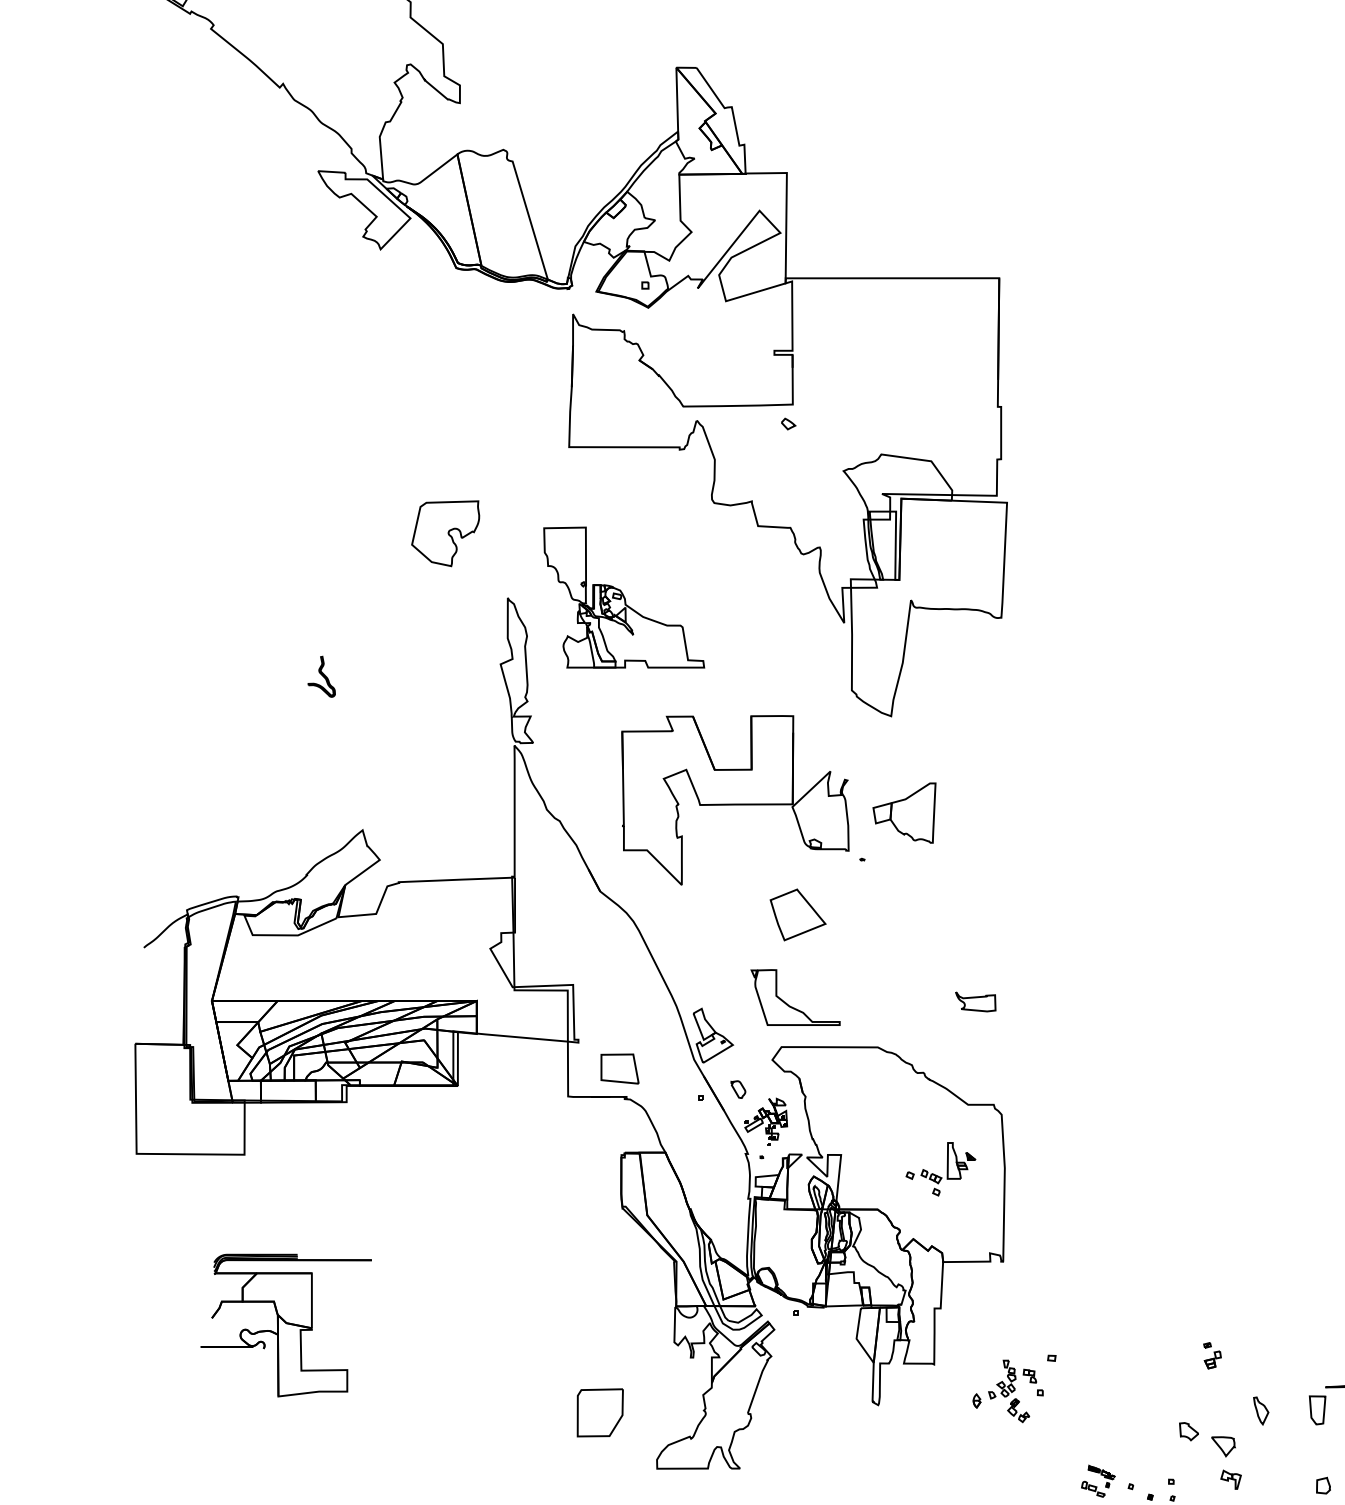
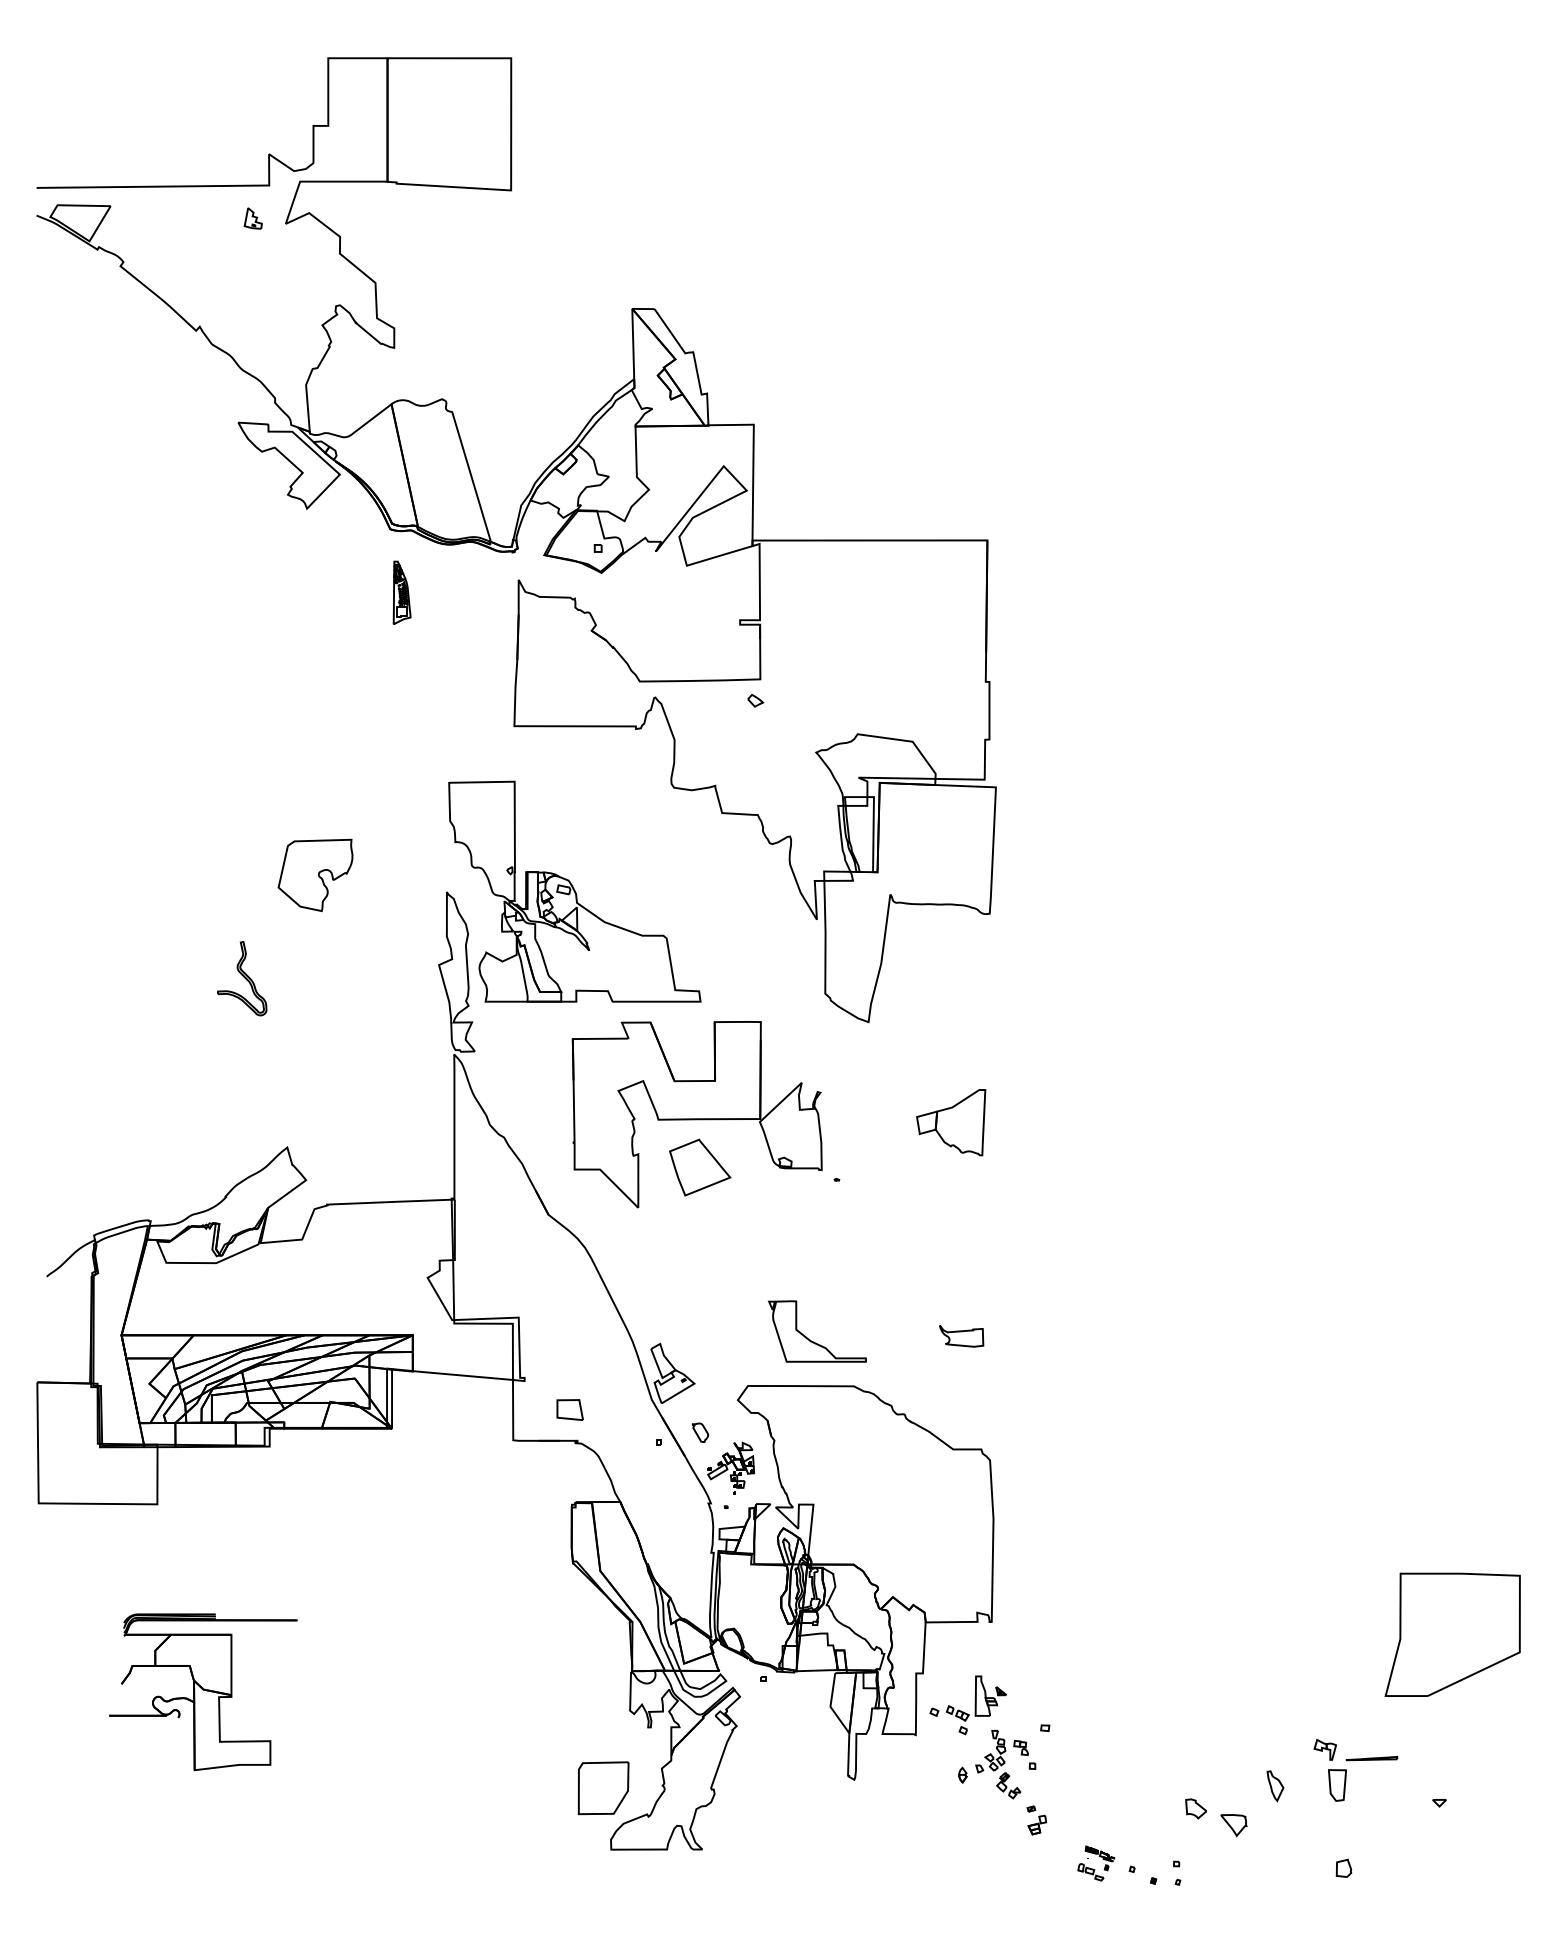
part: (466, 325) -> (401, 592), added
part: (445, 532) -> (315, 874), moved
part: (623, 597) -> (574, 891), size x1.43
part: (321, 676) -> (242, 978), size x1.67
part: (904, 812) -> (951, 1122), moved
part: (798, 914) -> (700, 1167), moved
part: (789, 1004) -> (810, 1339), moved
part: (619, 1068) -> (569, 1409), size x0.62
part: (946, 1169) -> (974, 1705), moved
part: (1212, 1355) -> (1036, 1820), moved
part: (600, 1413) -> (603, 1788), moved
part: (1231, 1479) -> (1325, 1749), moved

